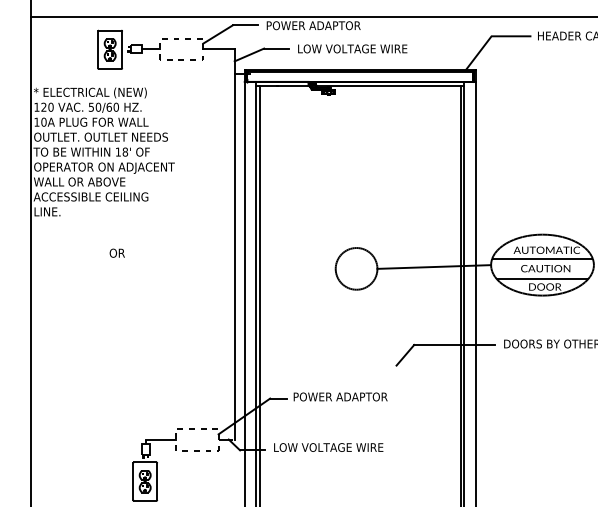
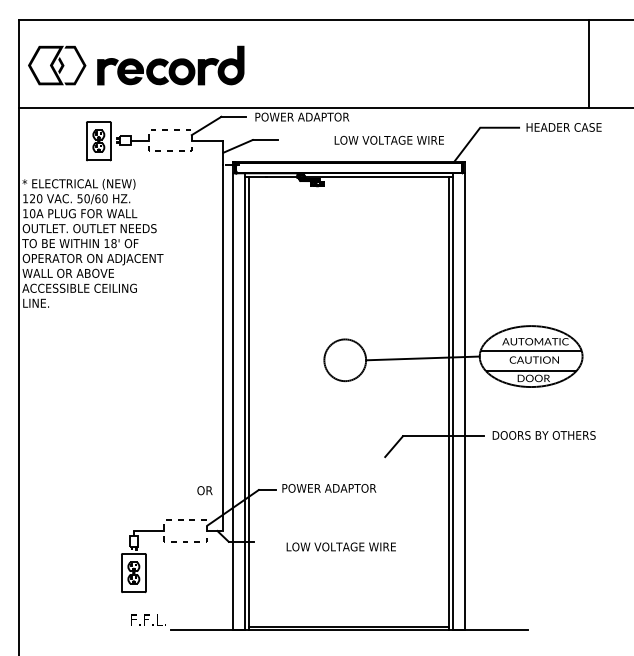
text: (351, 48) -> (388, 139), moved
text: (116, 253) -> (204, 490), moved
text: (327, 447) -> (340, 546), moved

